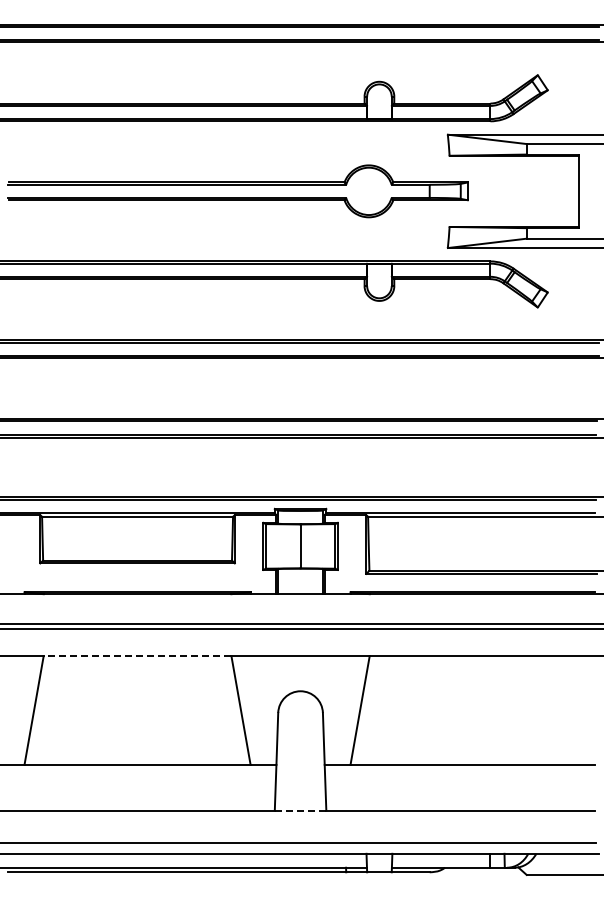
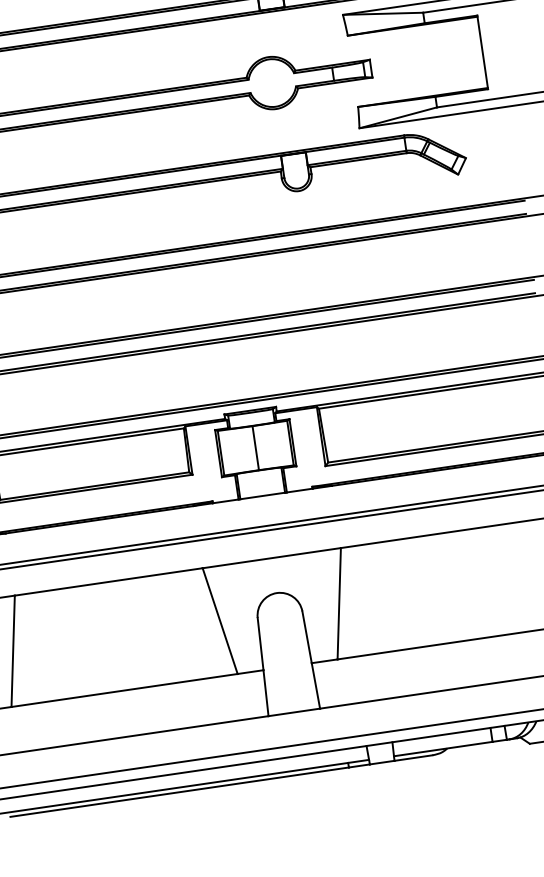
line: (137, 656) -> (108, 582), dashed -> solid
line: (300, 810) -> (294, 712), dashed -> solid

